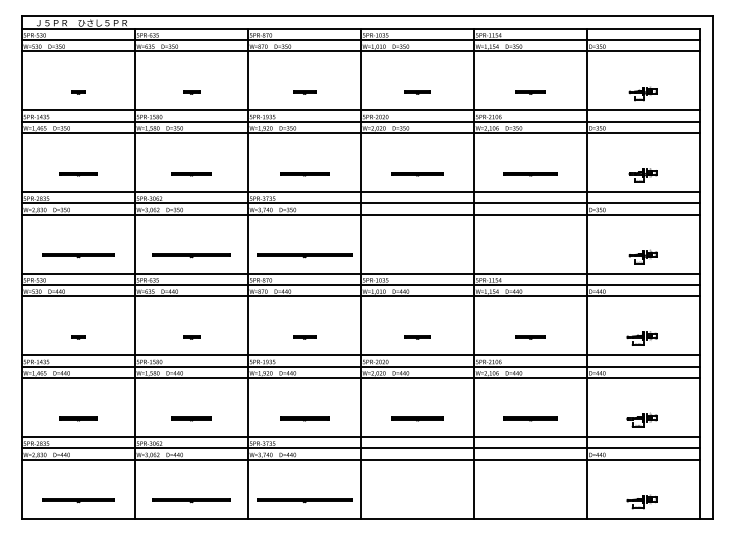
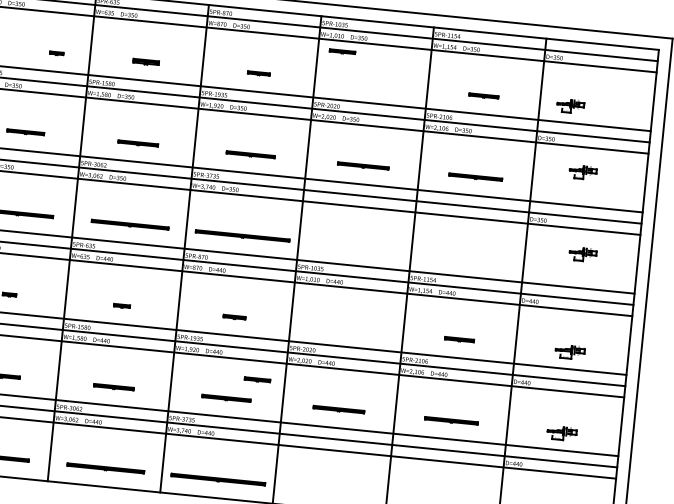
part: (78, 92) -> (56, 53), moved
part: (191, 92) -> (146, 62), size x1.6
line: (417, 92) -> (342, 52), moved
part: (642, 93) -> (569, 106), moved
part: (642, 175) -> (582, 172), moved
part: (642, 256) -> (582, 253), moved
line: (417, 337) -> (257, 380), moved

